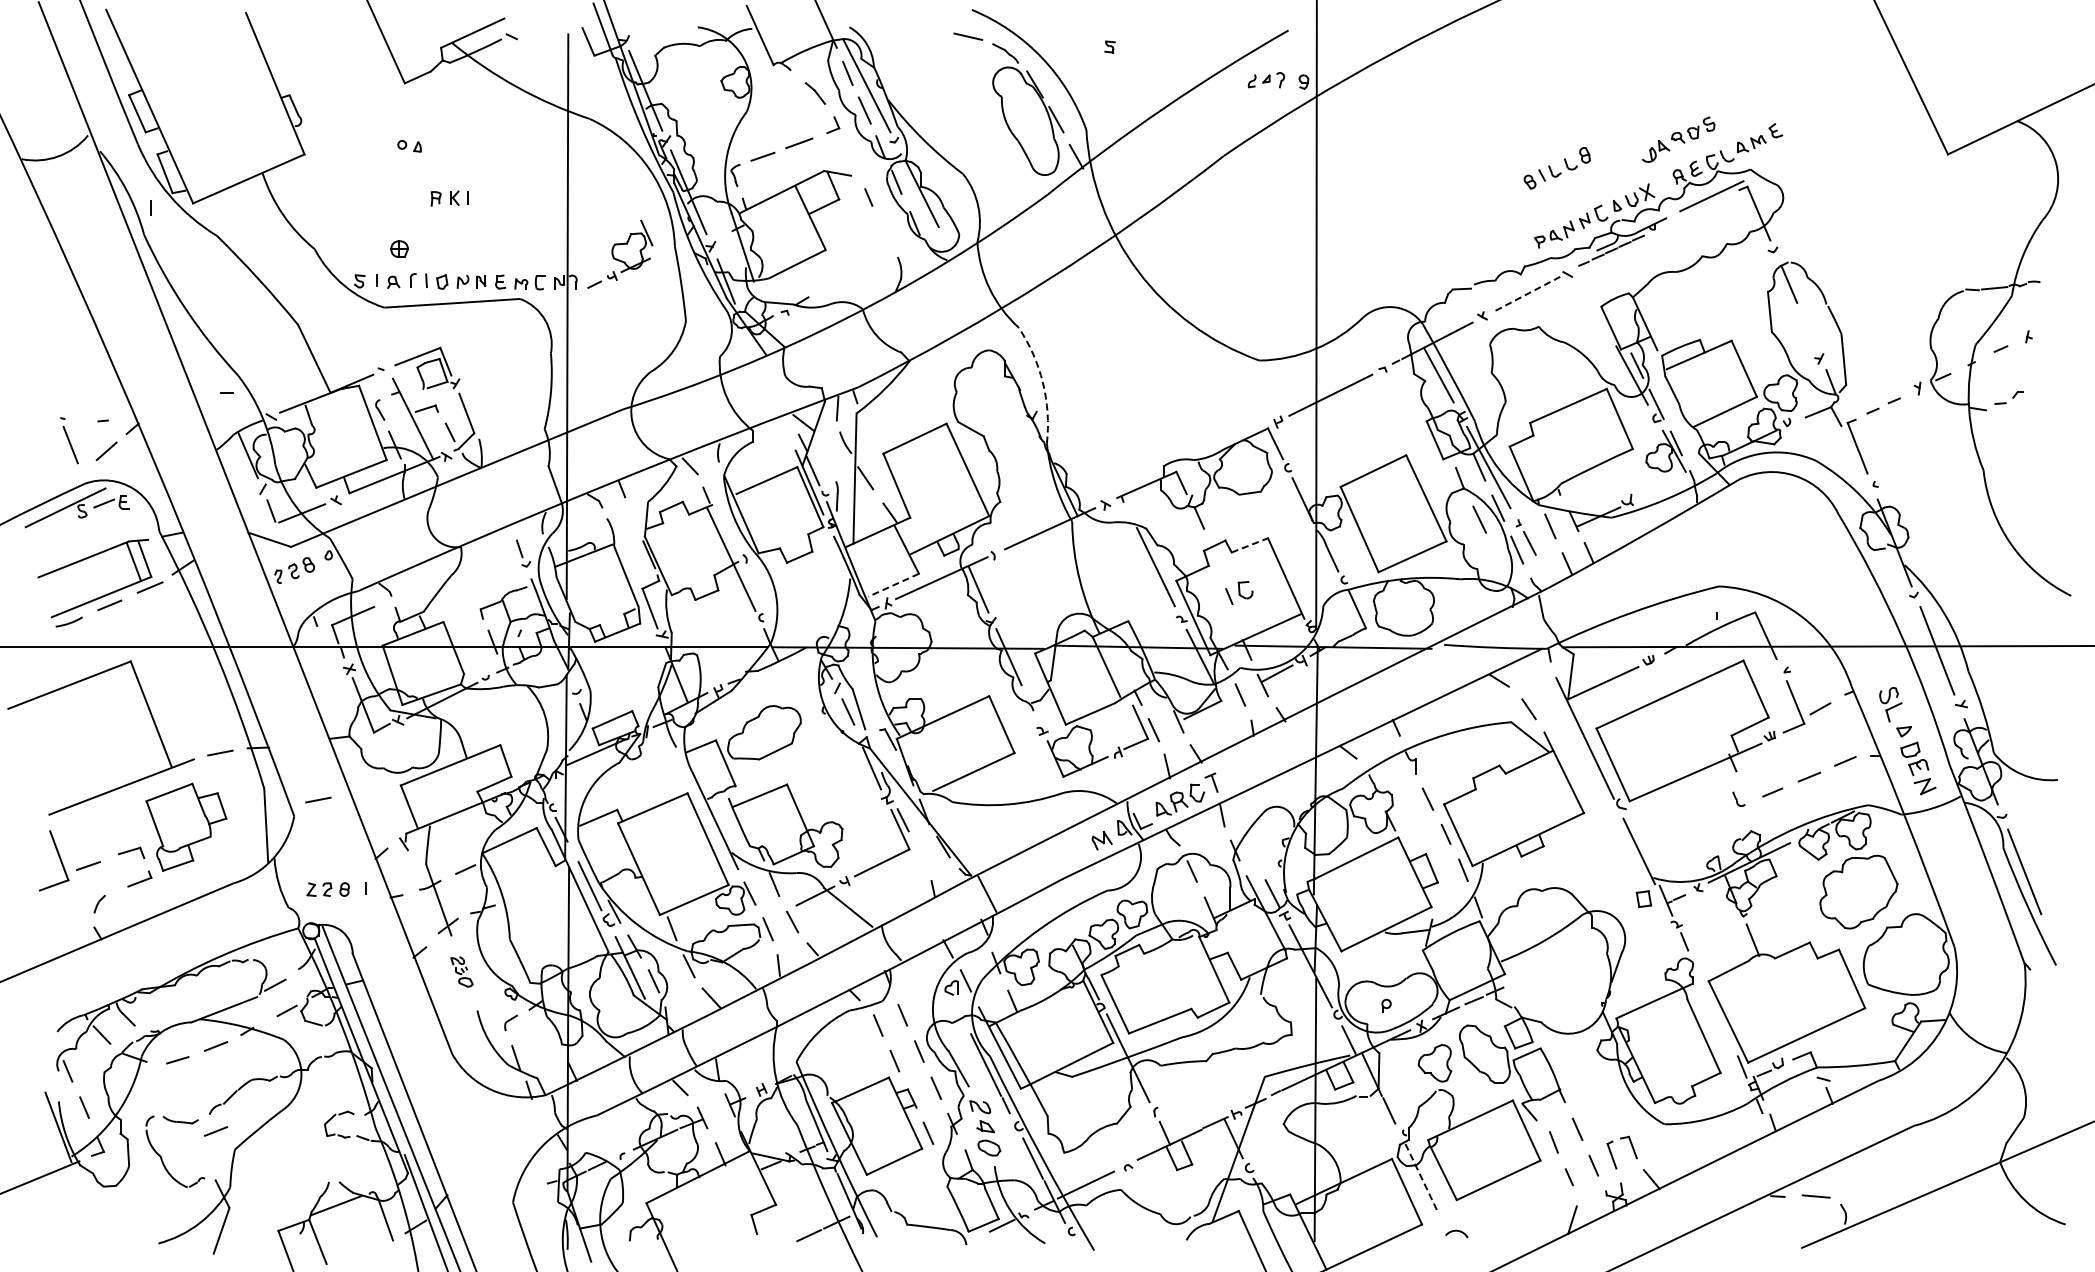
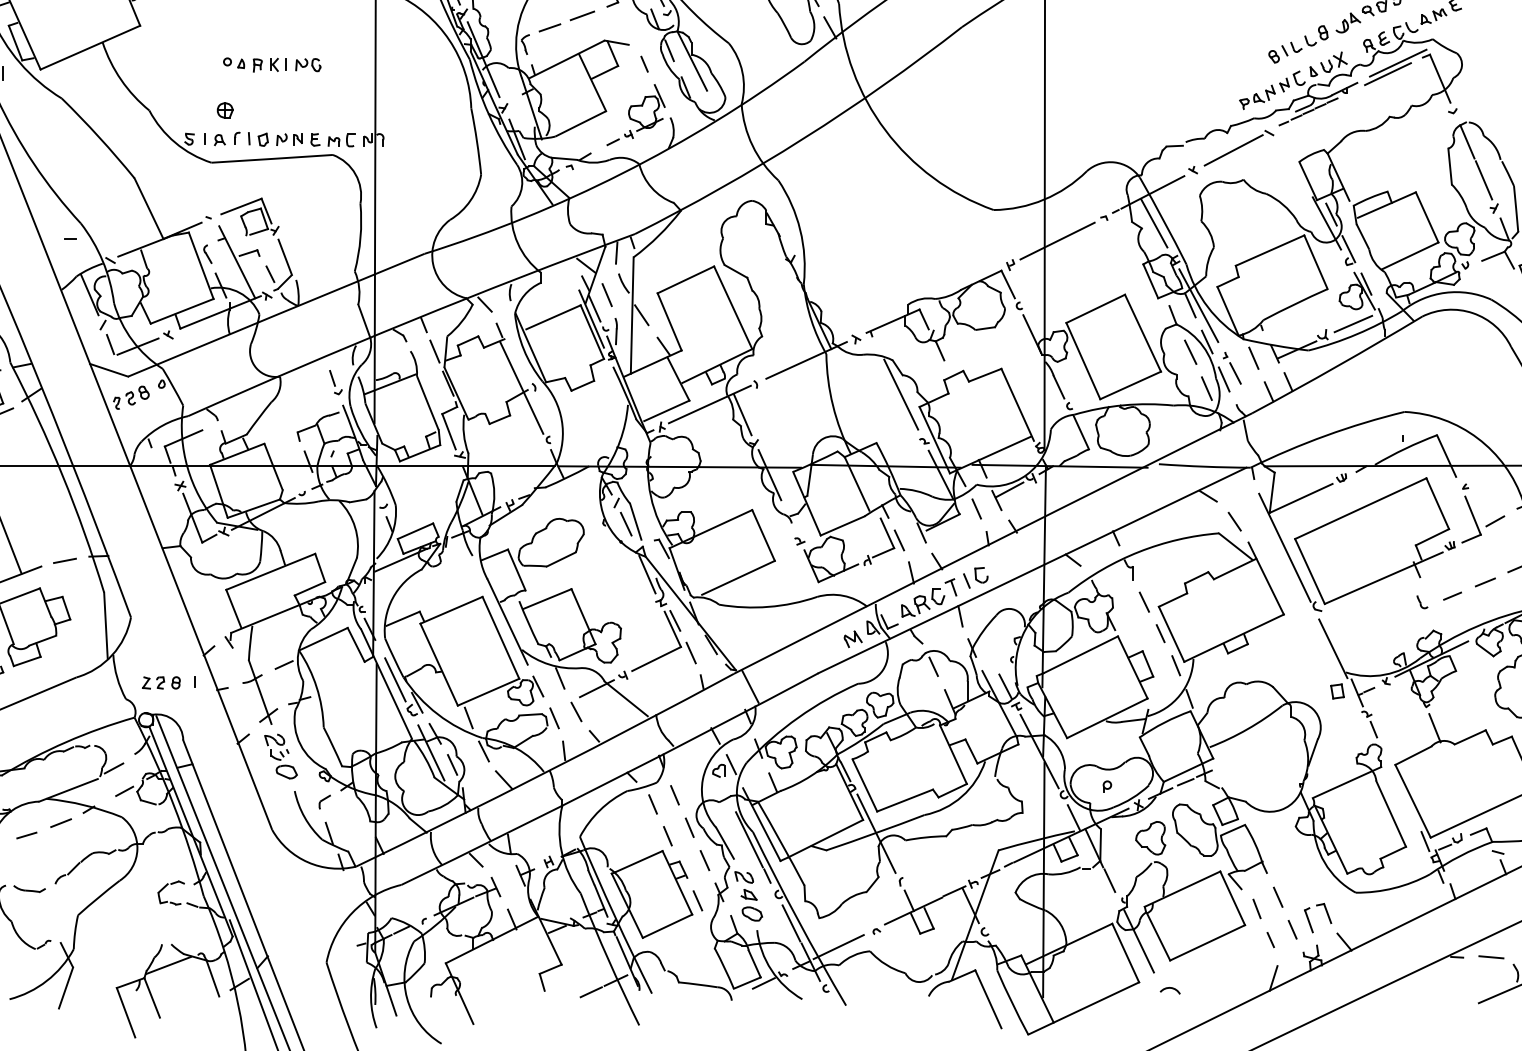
part: (409, 146) -> (234, 63), moved
part: (1556, 168) -> (1297, 44), moved
part: (492, 198) -> (308, 65), added
line: (1700, 208) -> (1388, 74), added
part: (620, 253) -> (636, 114), moved
line: (1527, 293) -> (1233, 150), dashed -> solid
line: (1807, 327) -> (1483, 180), added
arc: (1042, 382) -> (799, 229), dashed -> solid
line: (826, 455) -> (606, 294), added
line: (1661, 488) -> (1353, 324), added
line: (634, 518) -> (435, 351), added
line: (1249, 545) -> (984, 375), dashed -> solid
line: (1497, 560) -> (1206, 388), added
line: (893, 585) -> (666, 411), dashed -> solid
part: (1239, 593) -> (975, 578), moved
line: (318, 799) -> (152, 602), removed
line: (920, 855) -> (690, 652), added
part: (461, 971) -> (280, 756), size x1.67
line: (216, 1131) -> (61, 899), removed
line: (1422, 1178) -> (1139, 941), dashed -> solid

